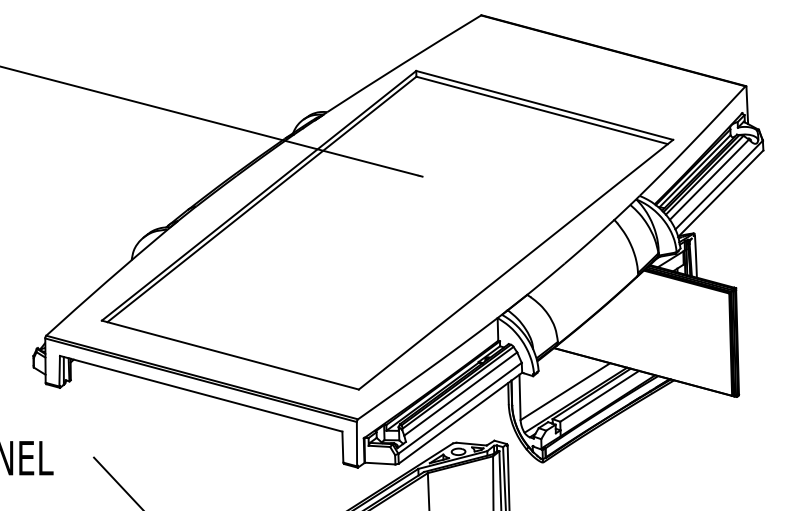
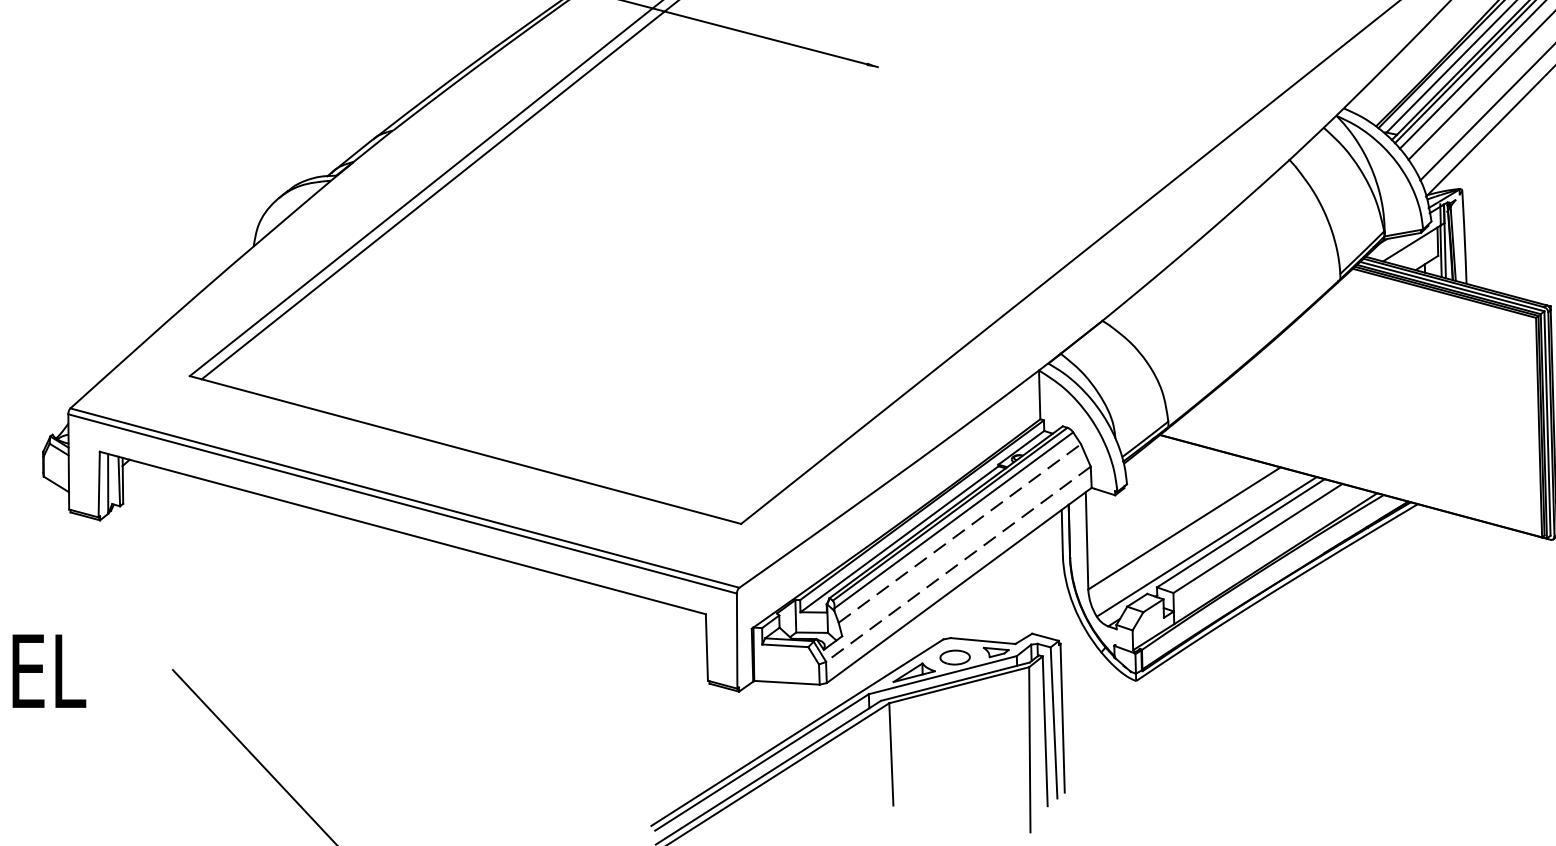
line: (461, 393) -> (961, 532), solid -> dashed
line: (460, 408) -> (959, 564), solid -> dashed

